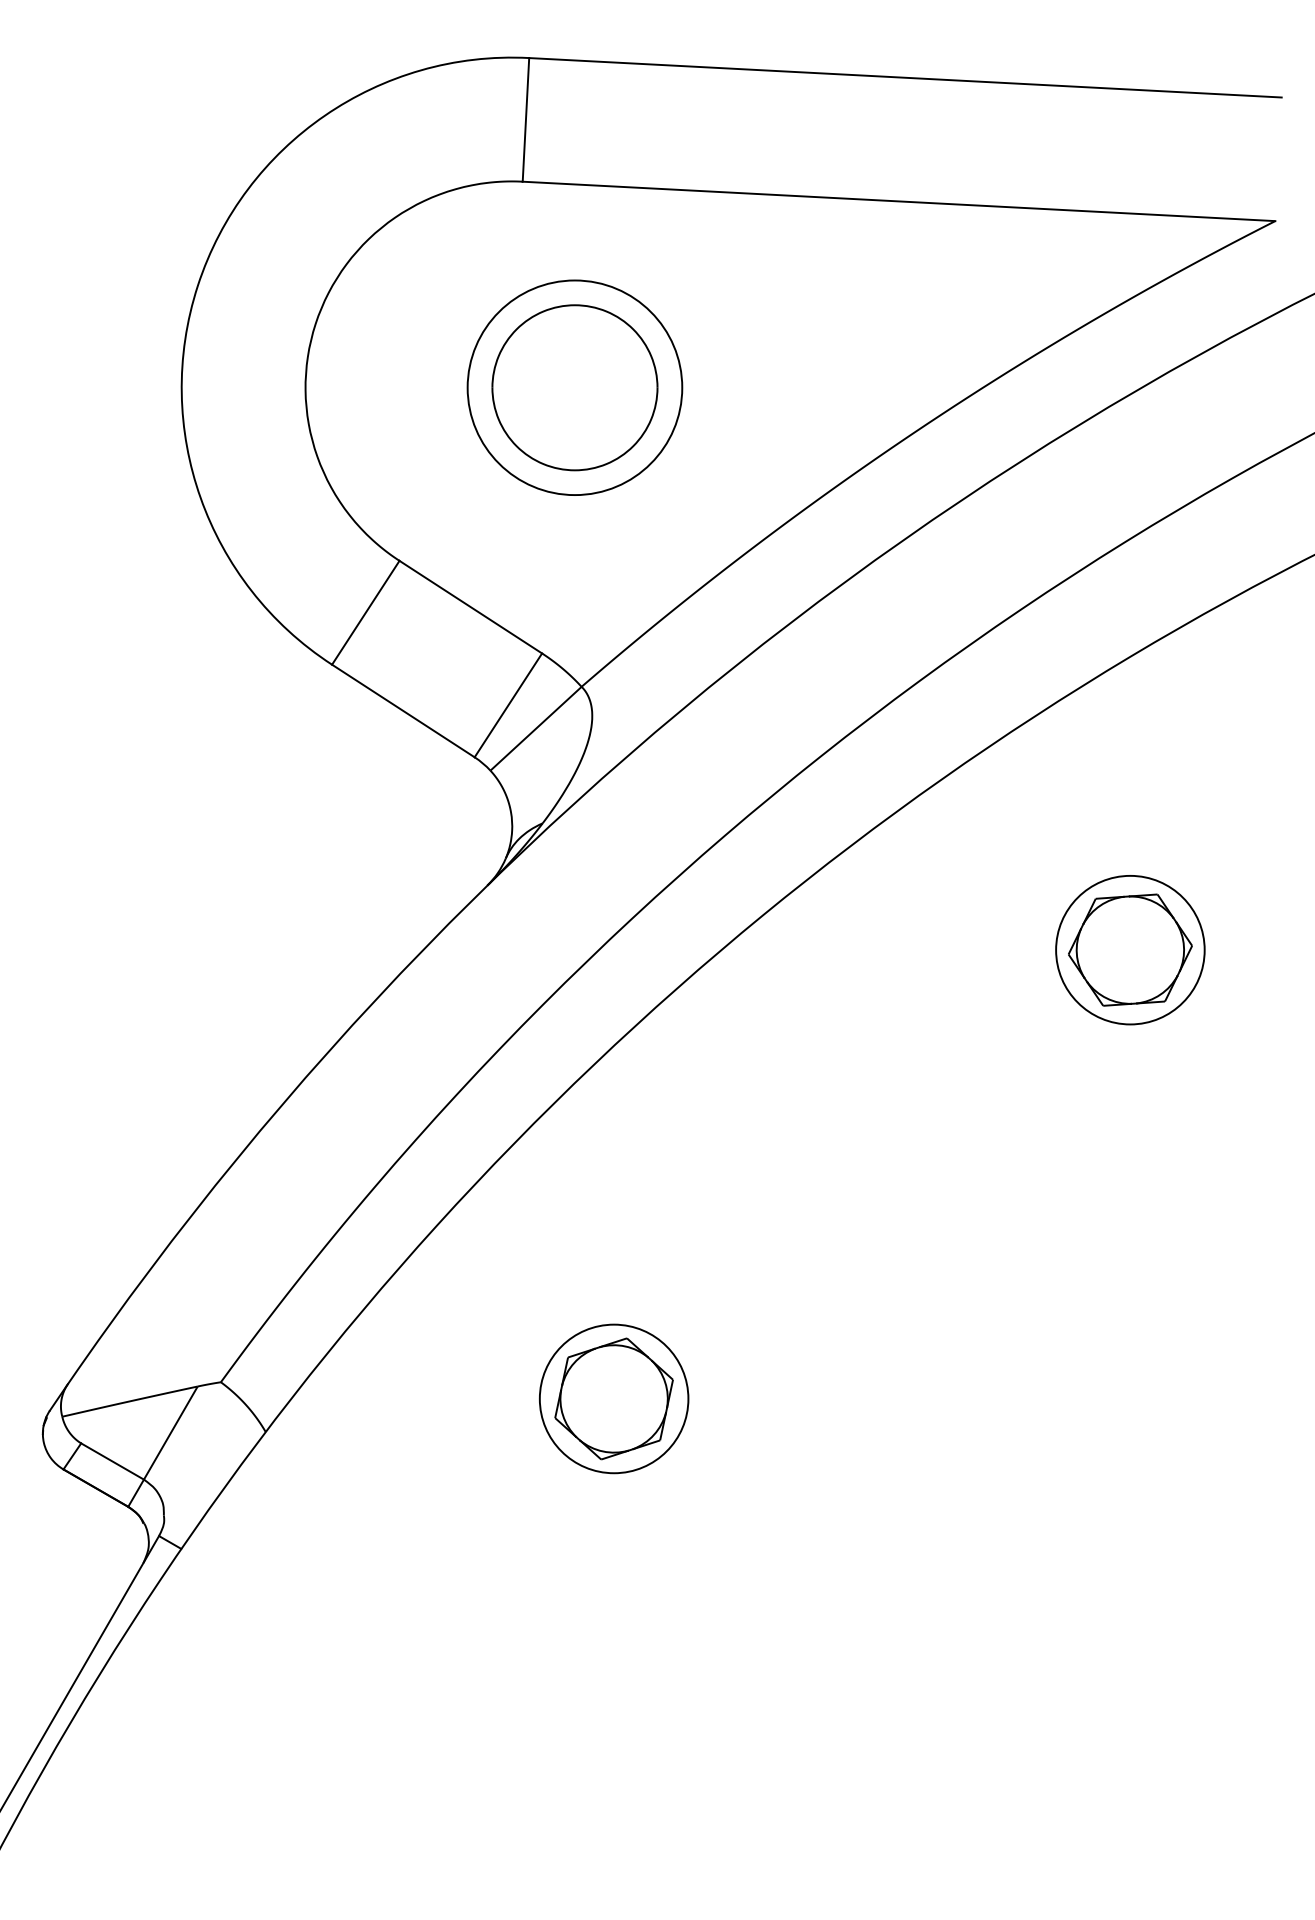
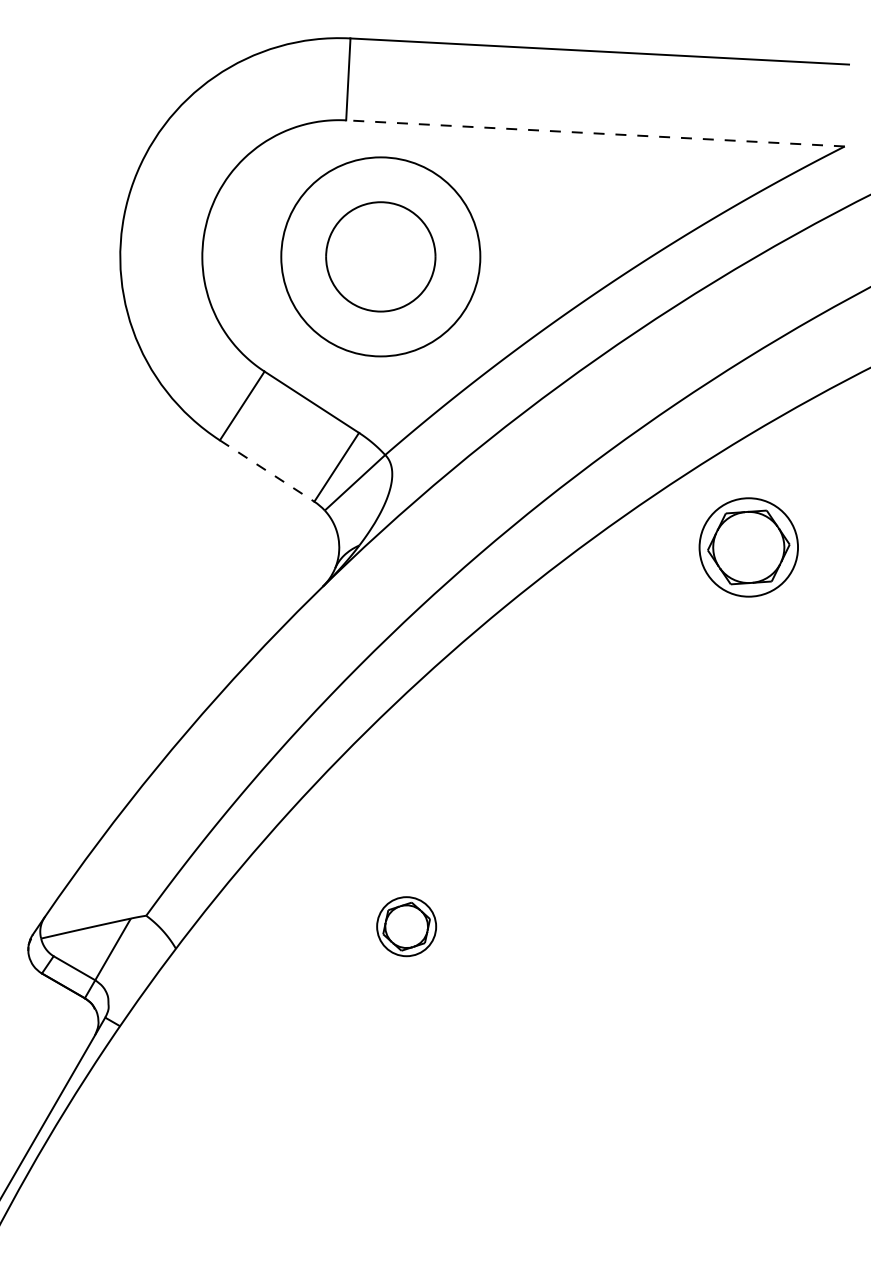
line: (899, 201) -> (595, 133), solid -> dashed
circle: (574, 387) -> (380, 256), size x1.4
line: (403, 711) -> (267, 471), solid -> dashed
part: (1129, 950) -> (748, 547), moved
part: (613, 1398) -> (406, 926), size x0.6

